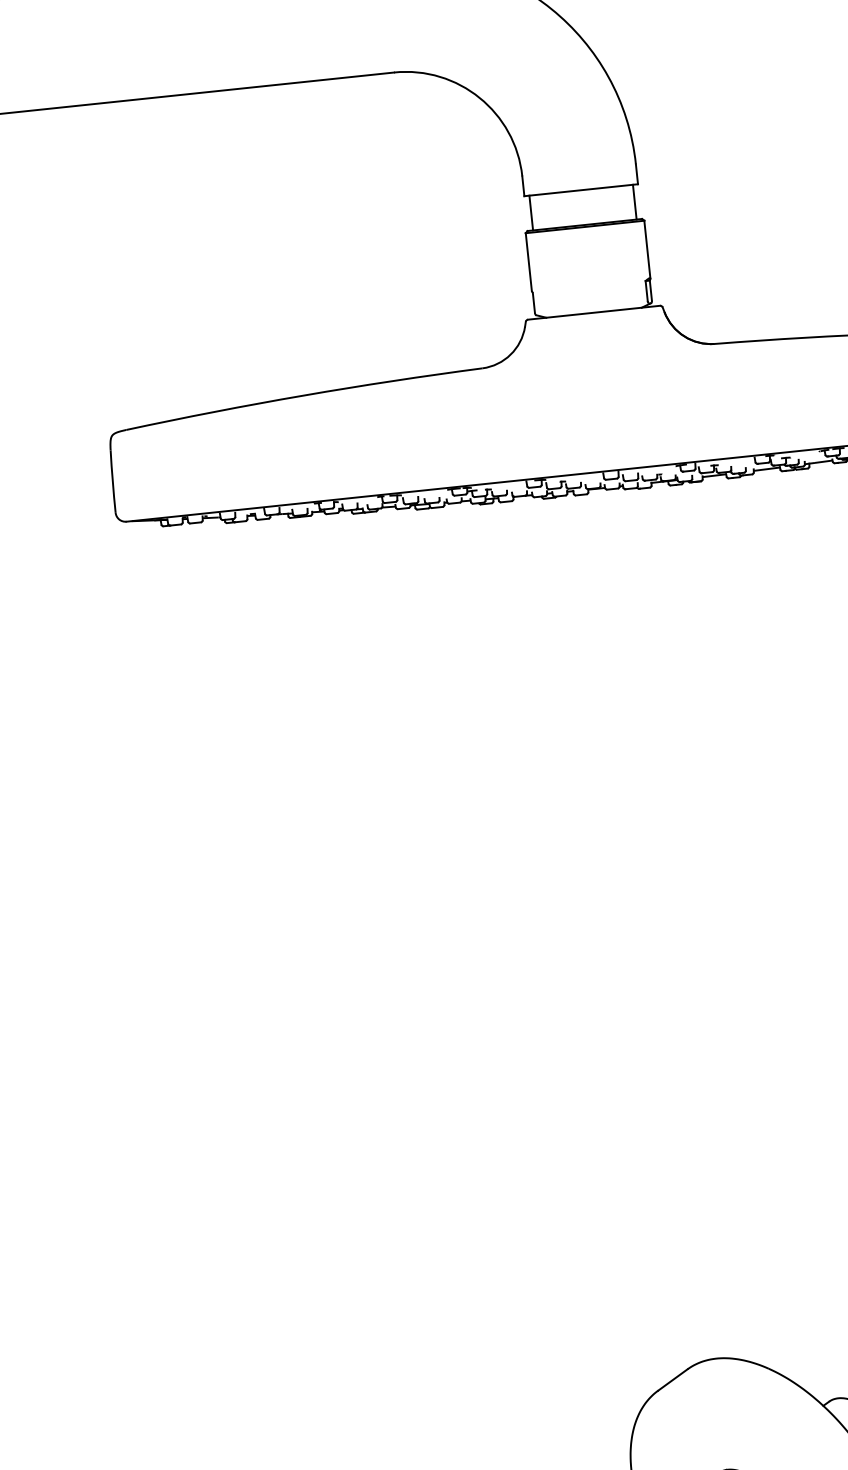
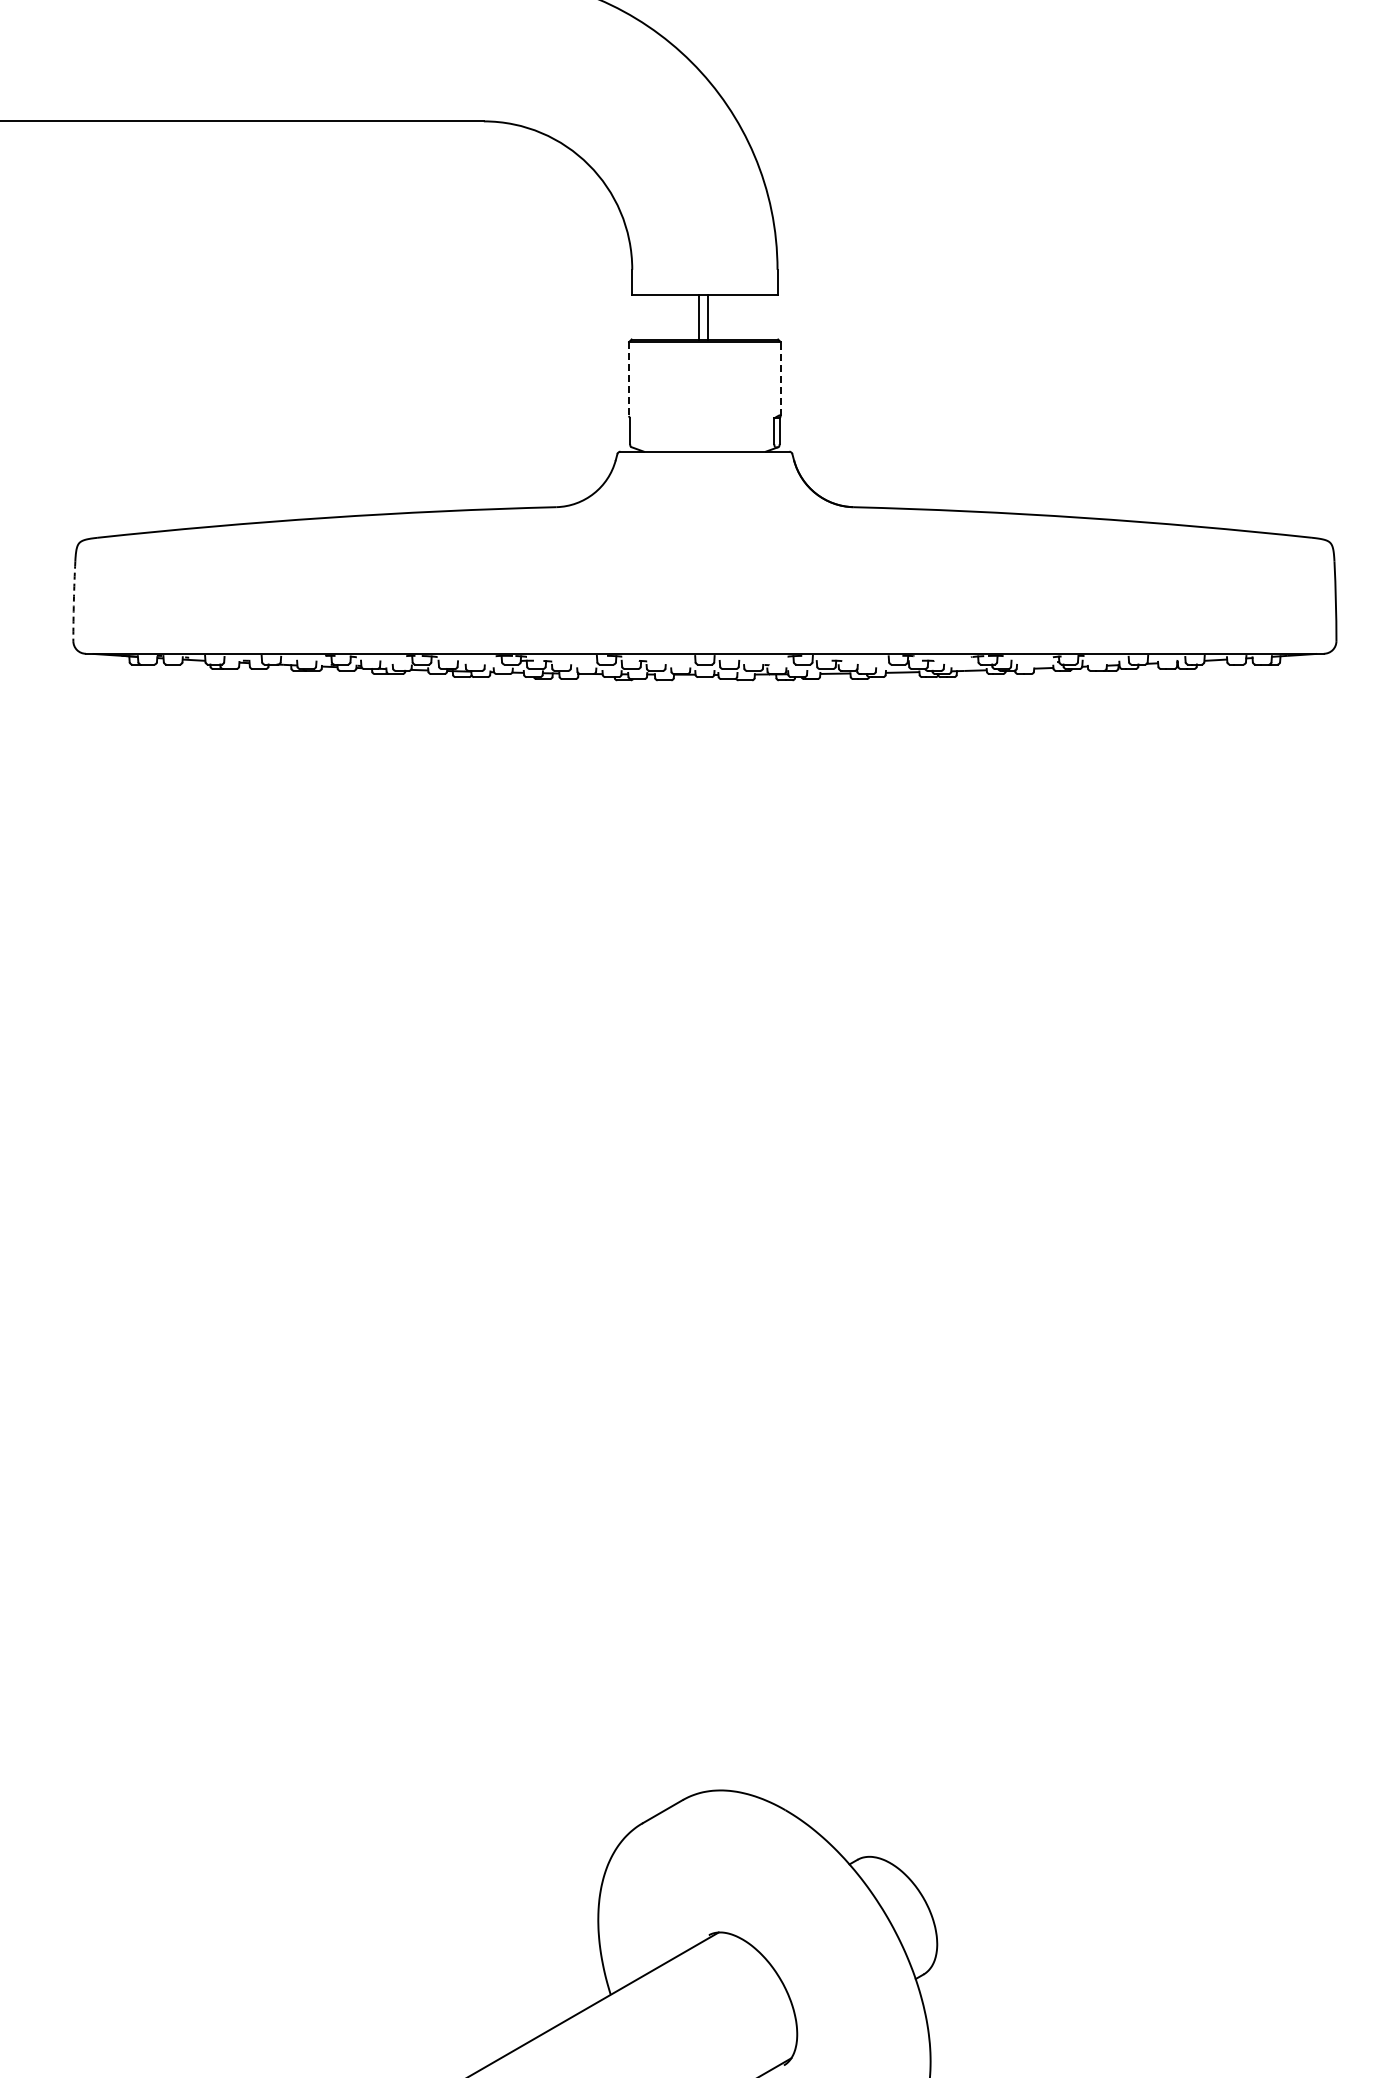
line: (635, 202) -> (699, 317), moved
line: (531, 213) -> (707, 317), moved
line: (647, 249) -> (780, 378), solid -> dashed
line: (529, 261) -> (629, 378), solid -> dashed
arc: (112, 481) -> (73, 601), solid -> dashed

